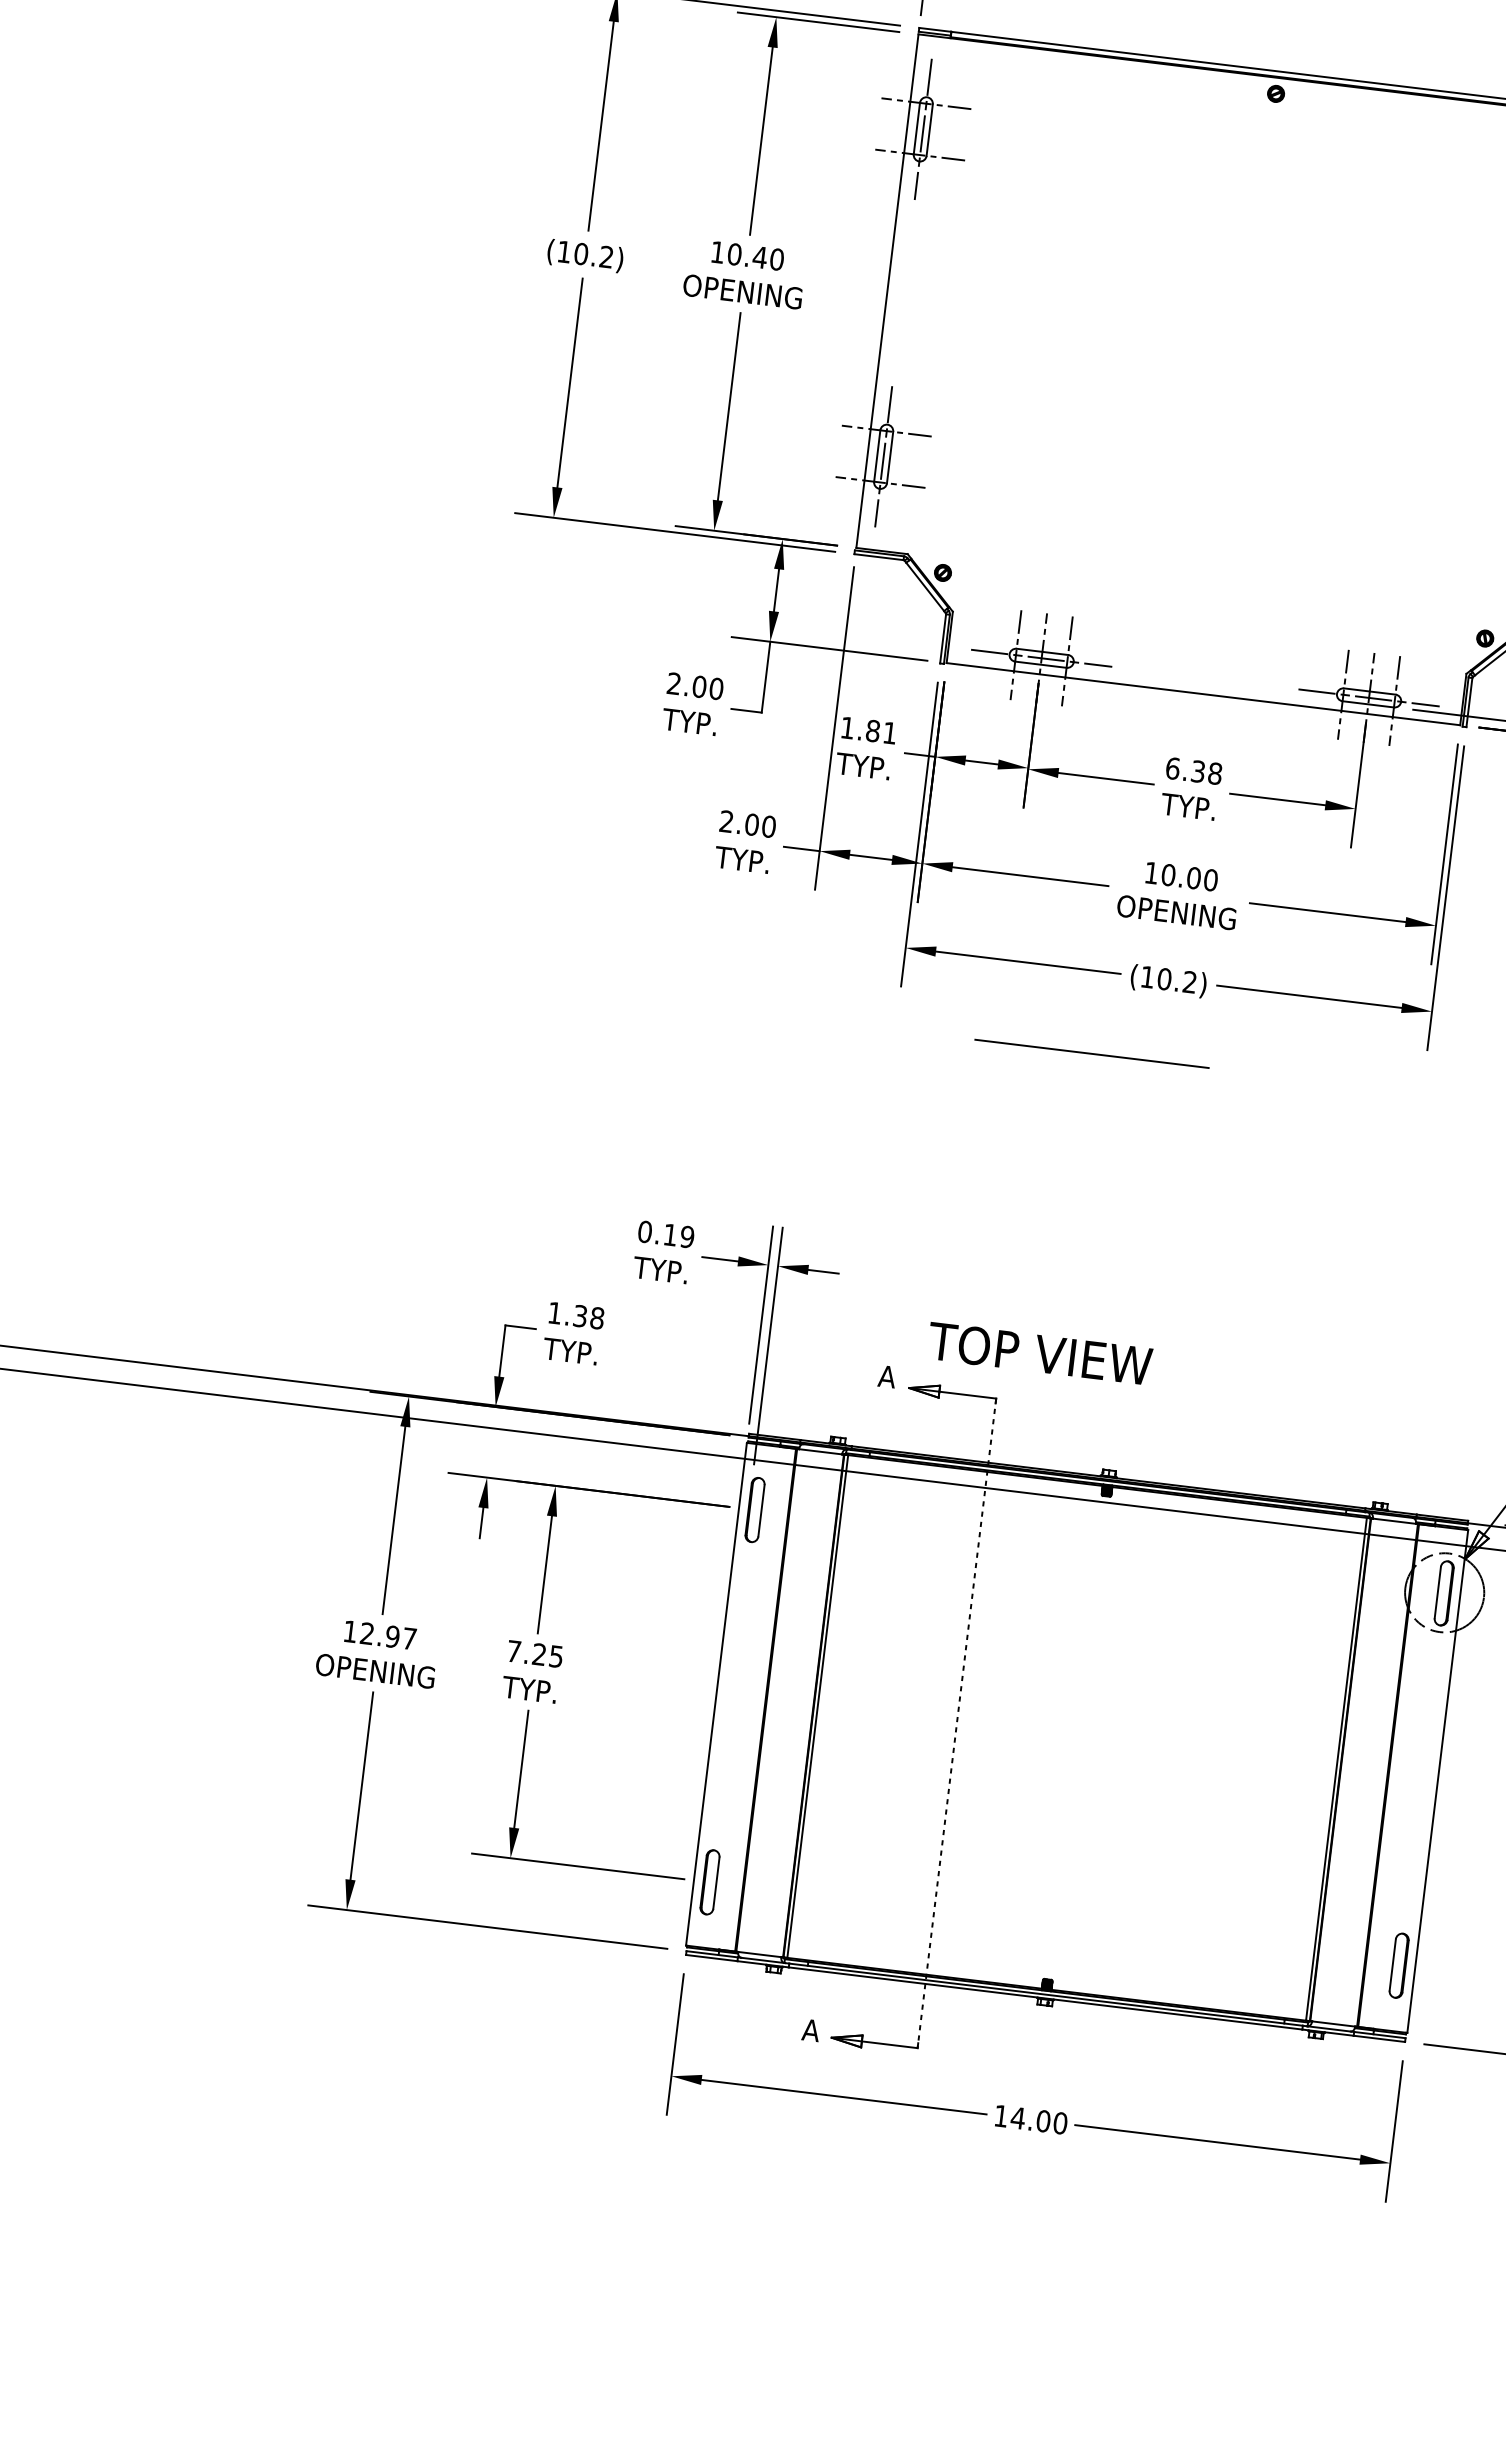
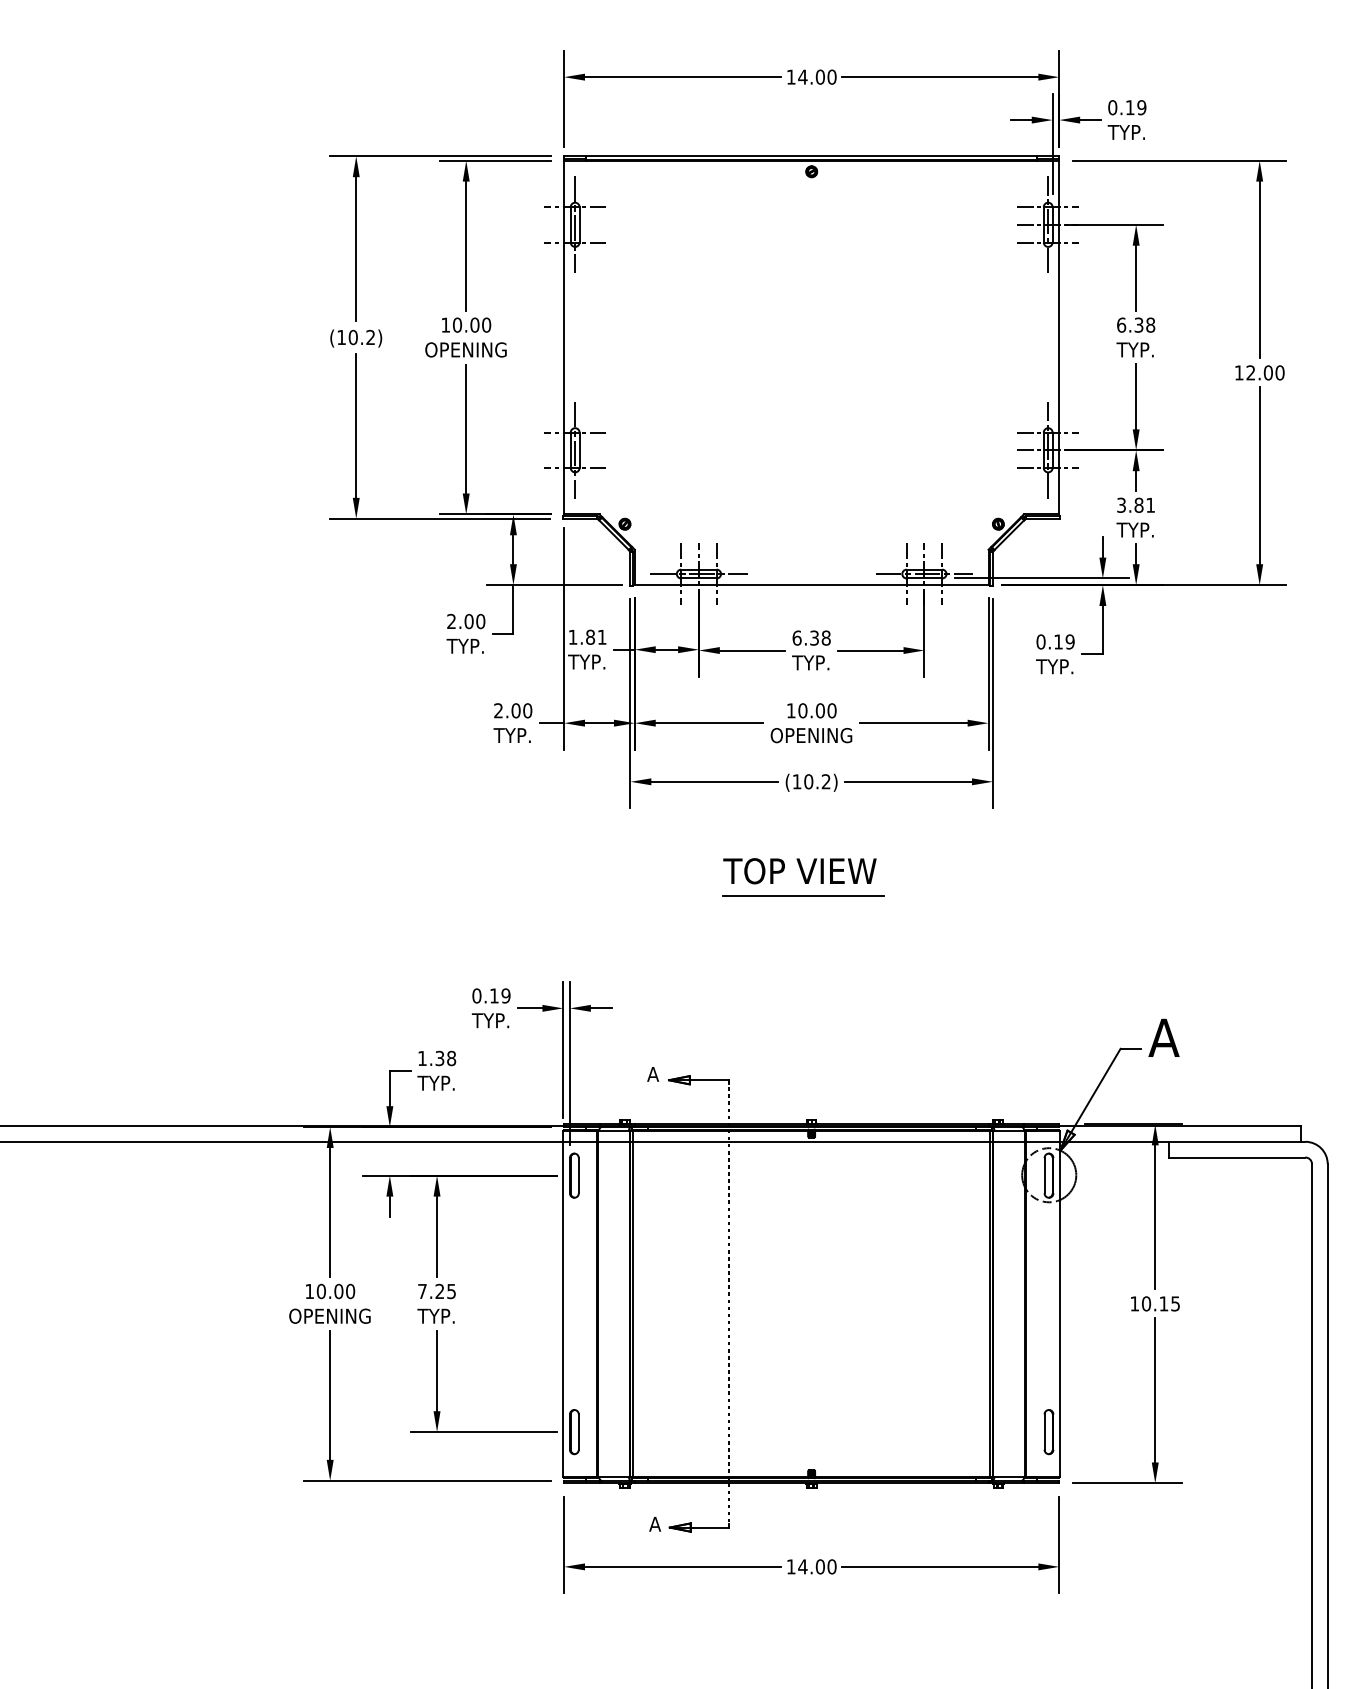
text: (759, 256) -> (474, 324), 10.40 -> 10.00
line: (1091, 1052) -> (803, 895), moved
text: (1039, 1354) -> (799, 871), moved
text: (387, 1636) -> (335, 1291), 12.97 -> 10.00

